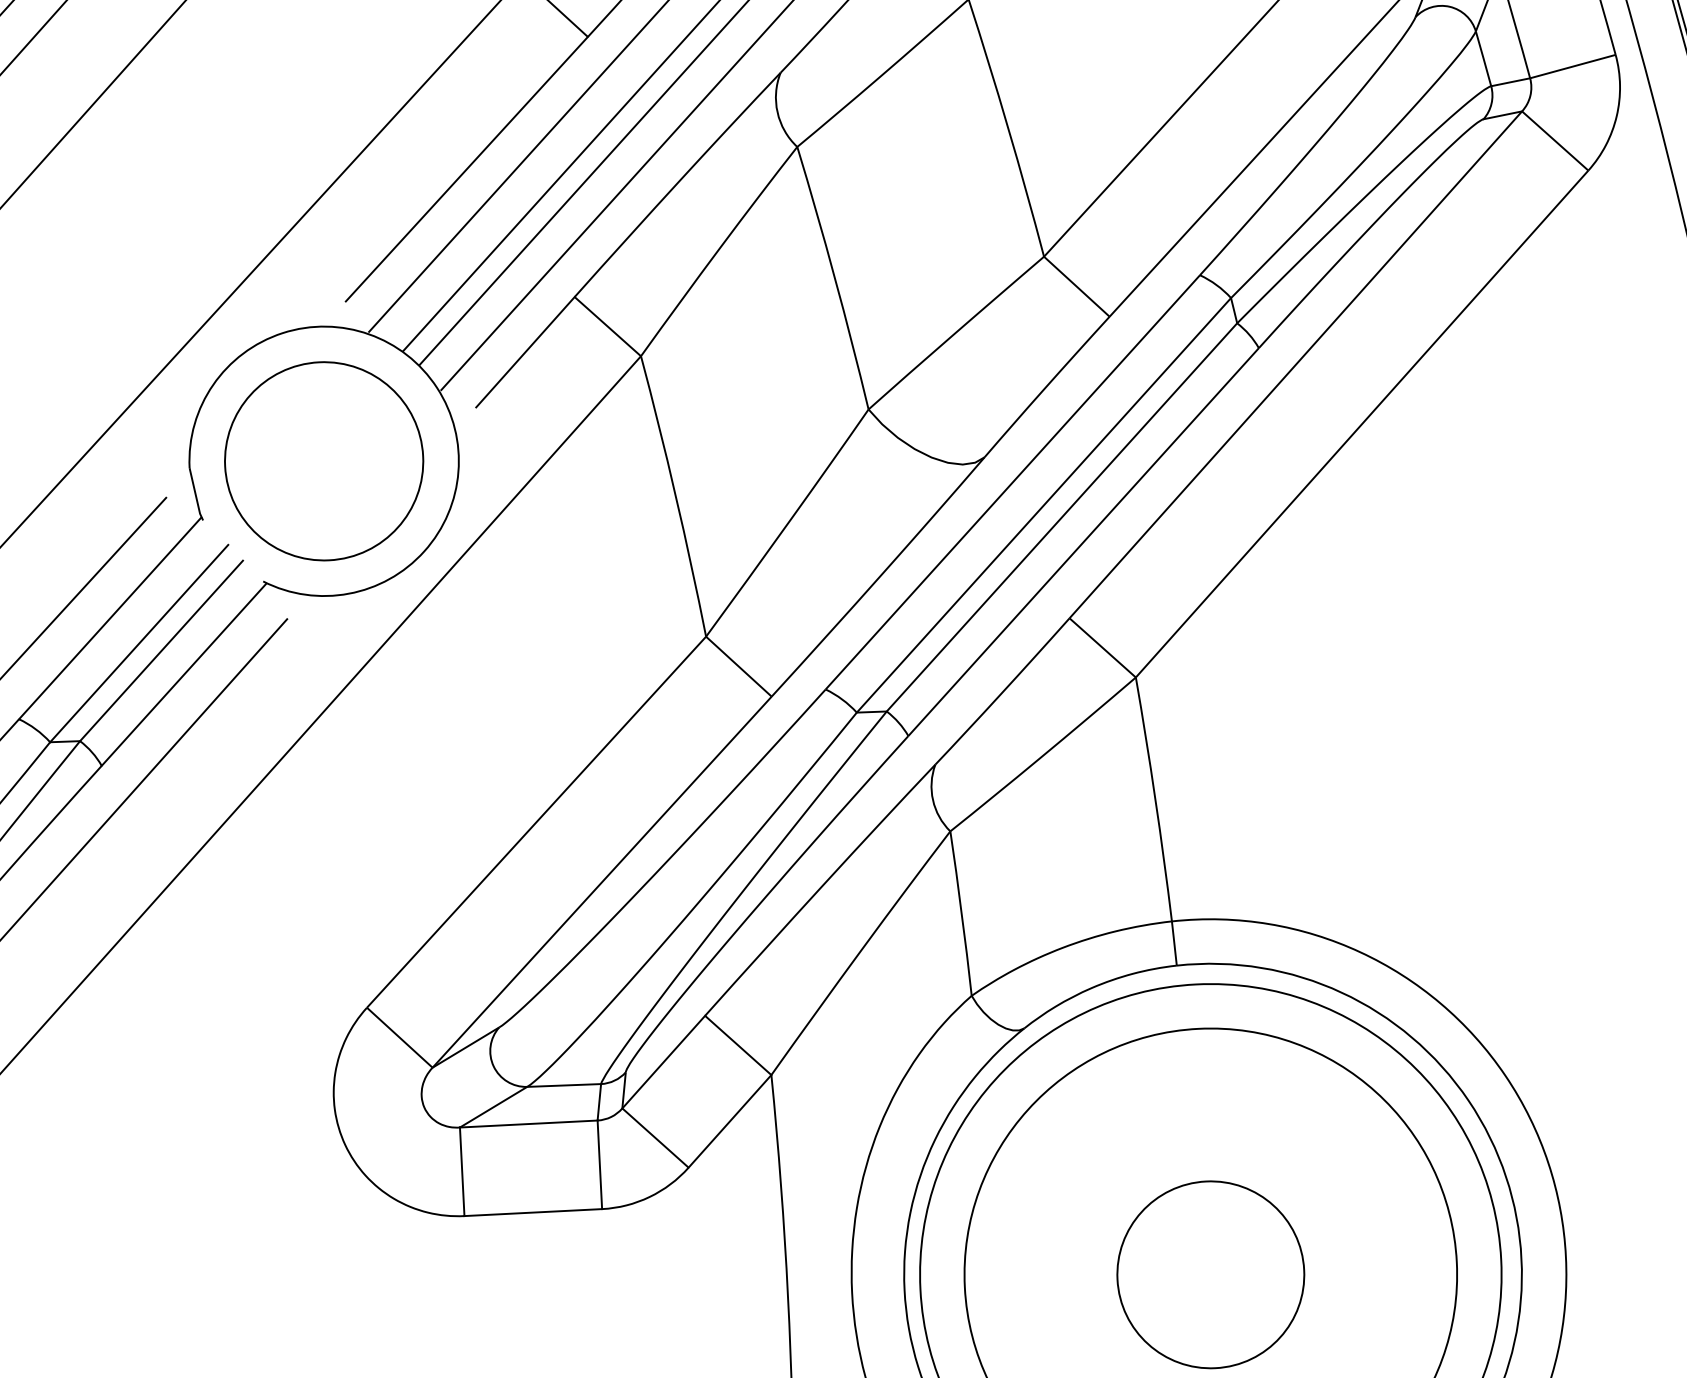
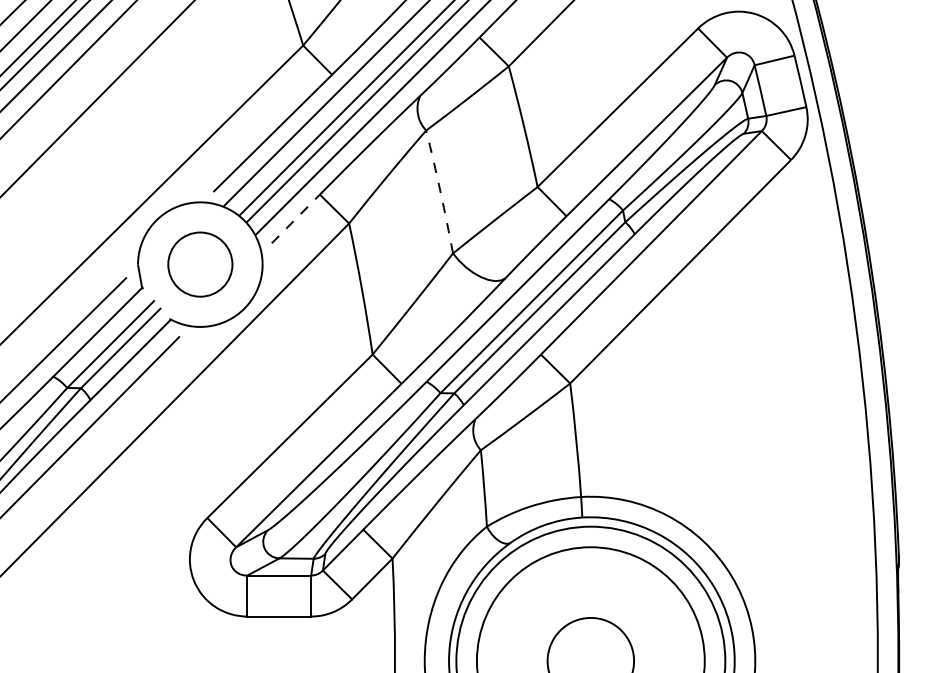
arc: (834, 277) -> (440, 191), solid -> dashed
line: (526, 351) -> (296, 218), solid -> dashed
circle: (324, 460) -> (200, 264), size x0.7

